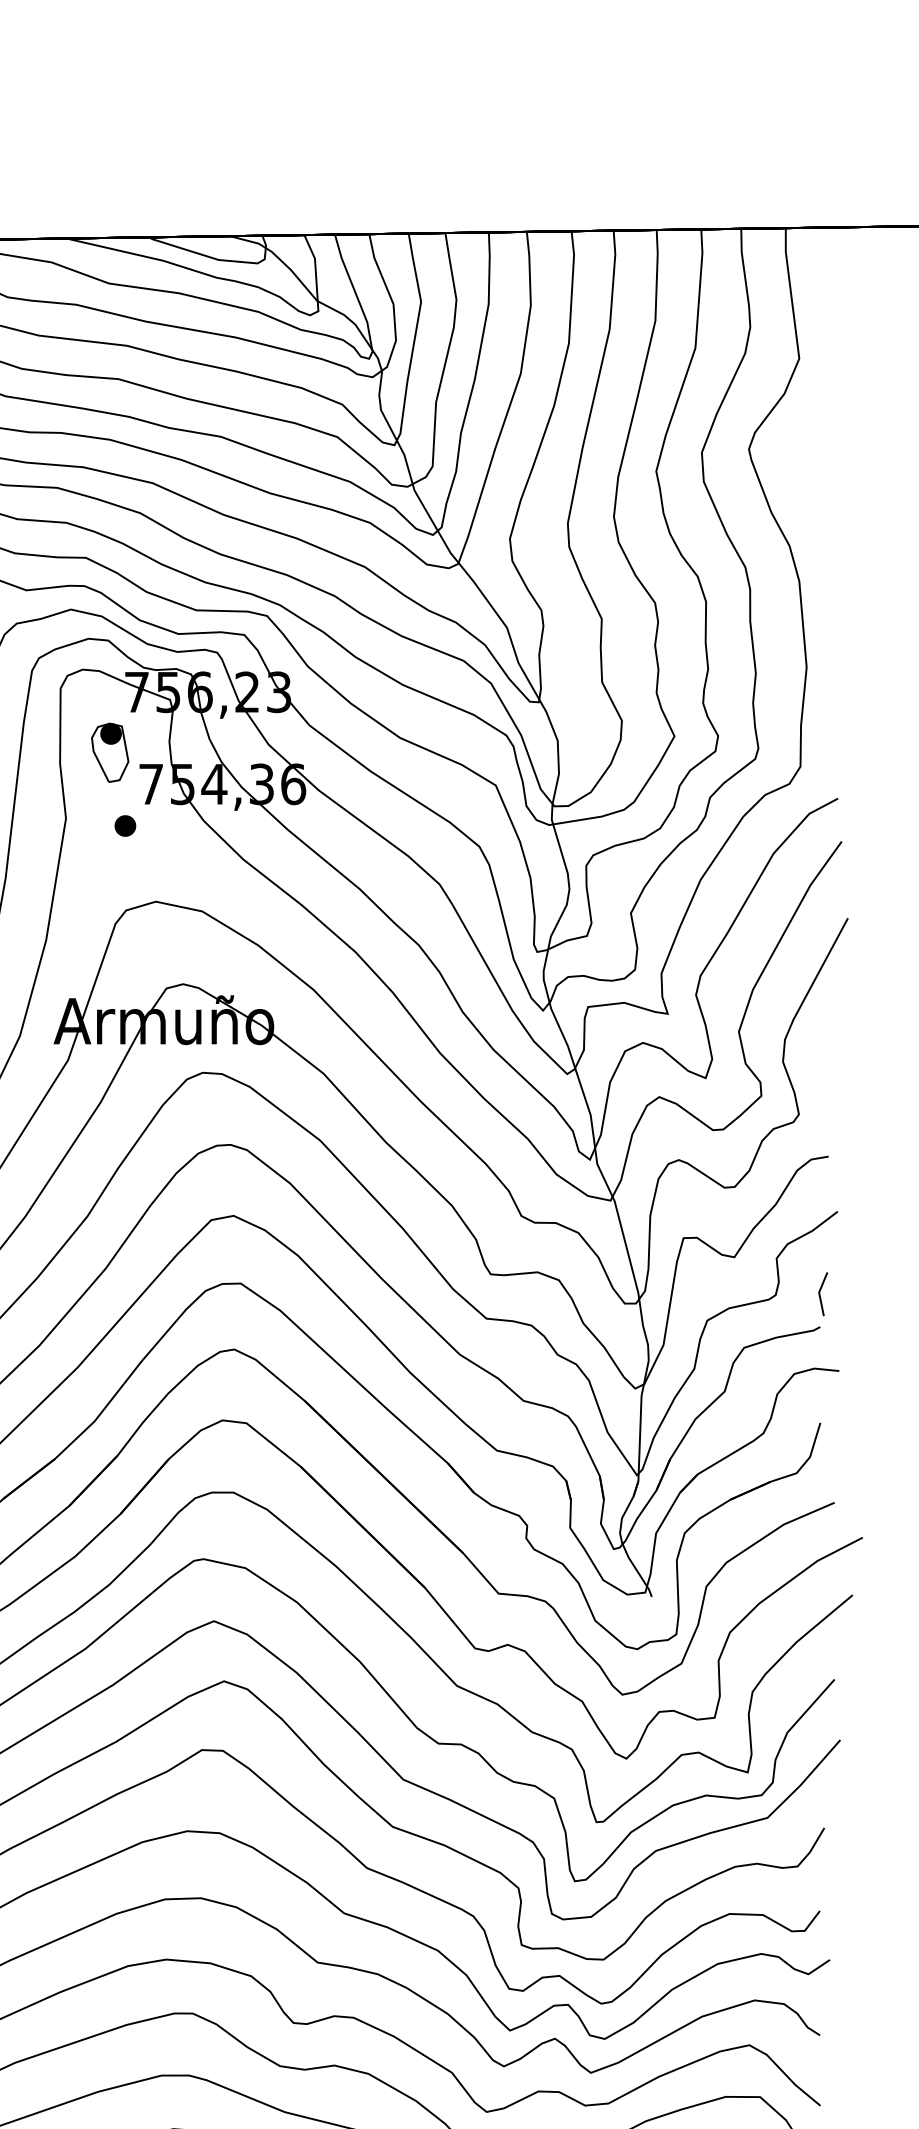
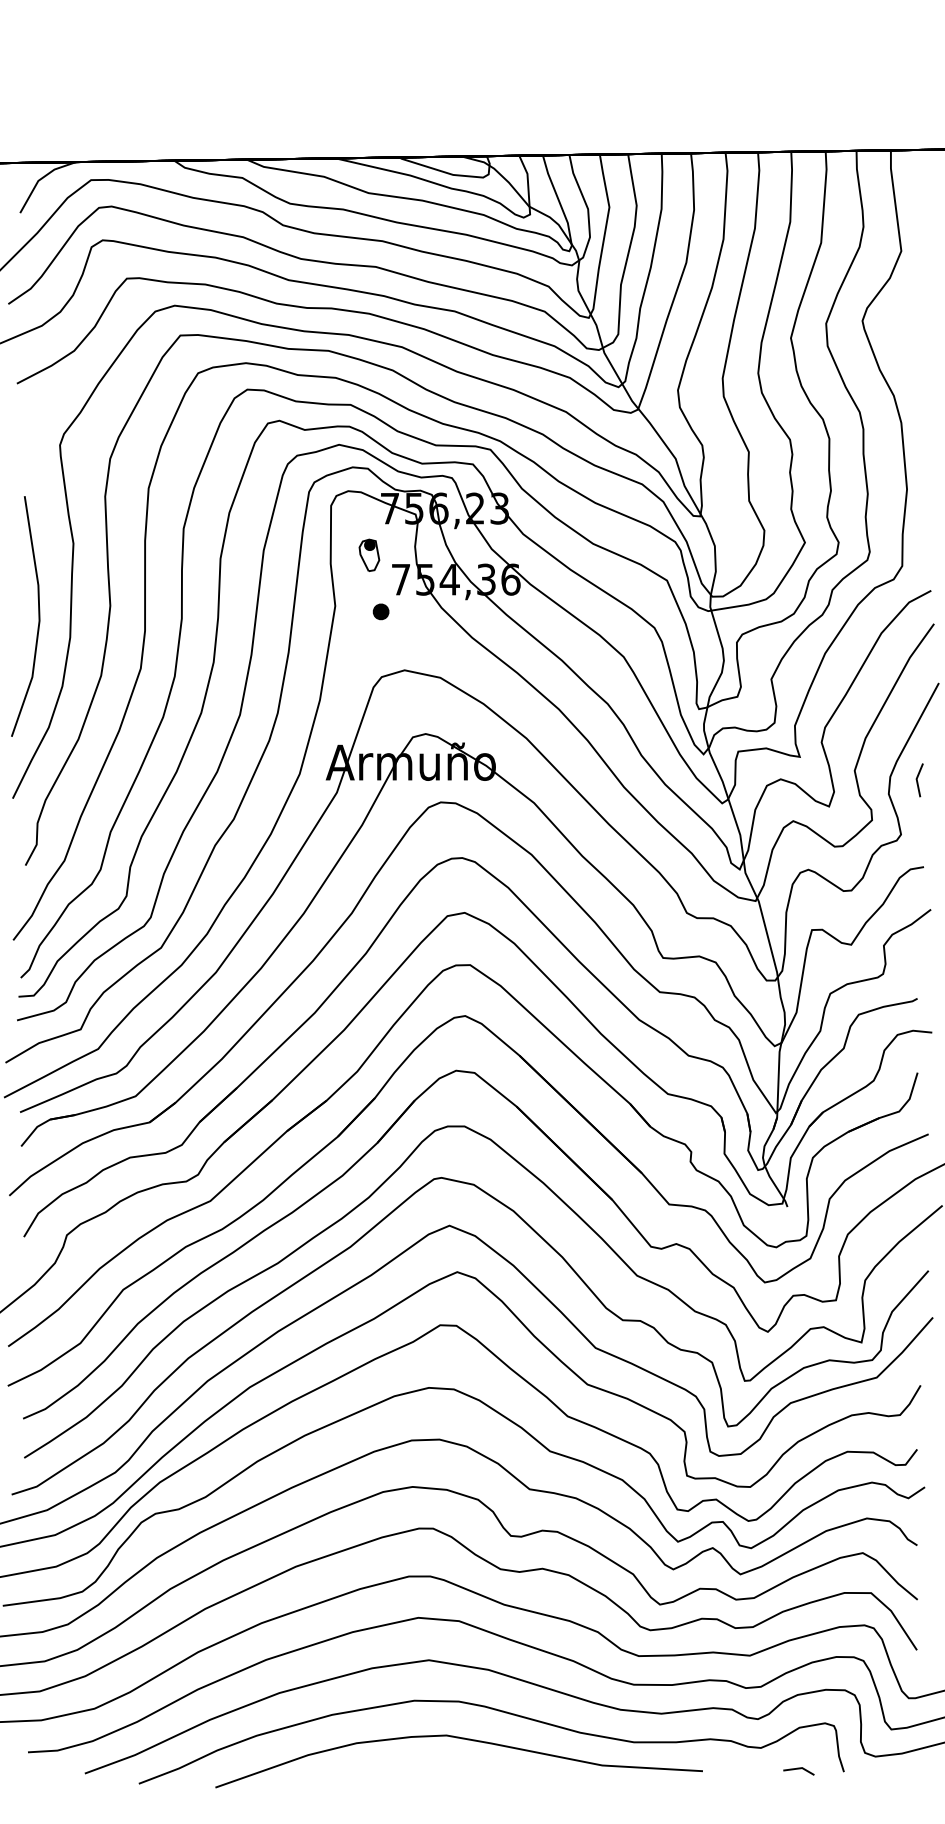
part: (110, 752) -> (369, 555), size x0.7
line: (821, 1295) -> (918, 781), moved

